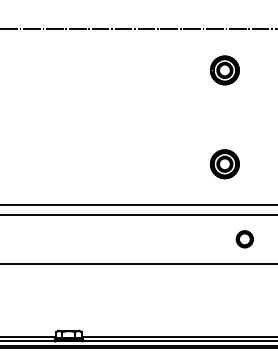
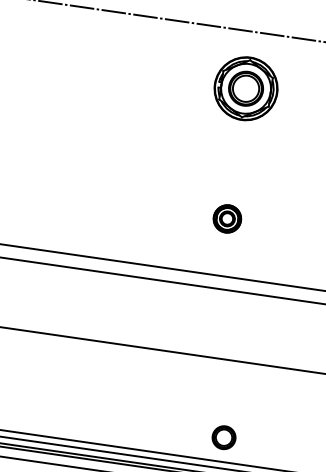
part: (224, 70) -> (245, 88), size x1.6
part: (224, 164) -> (226, 219), size x0.7
part: (244, 239) -> (223, 437), moved

